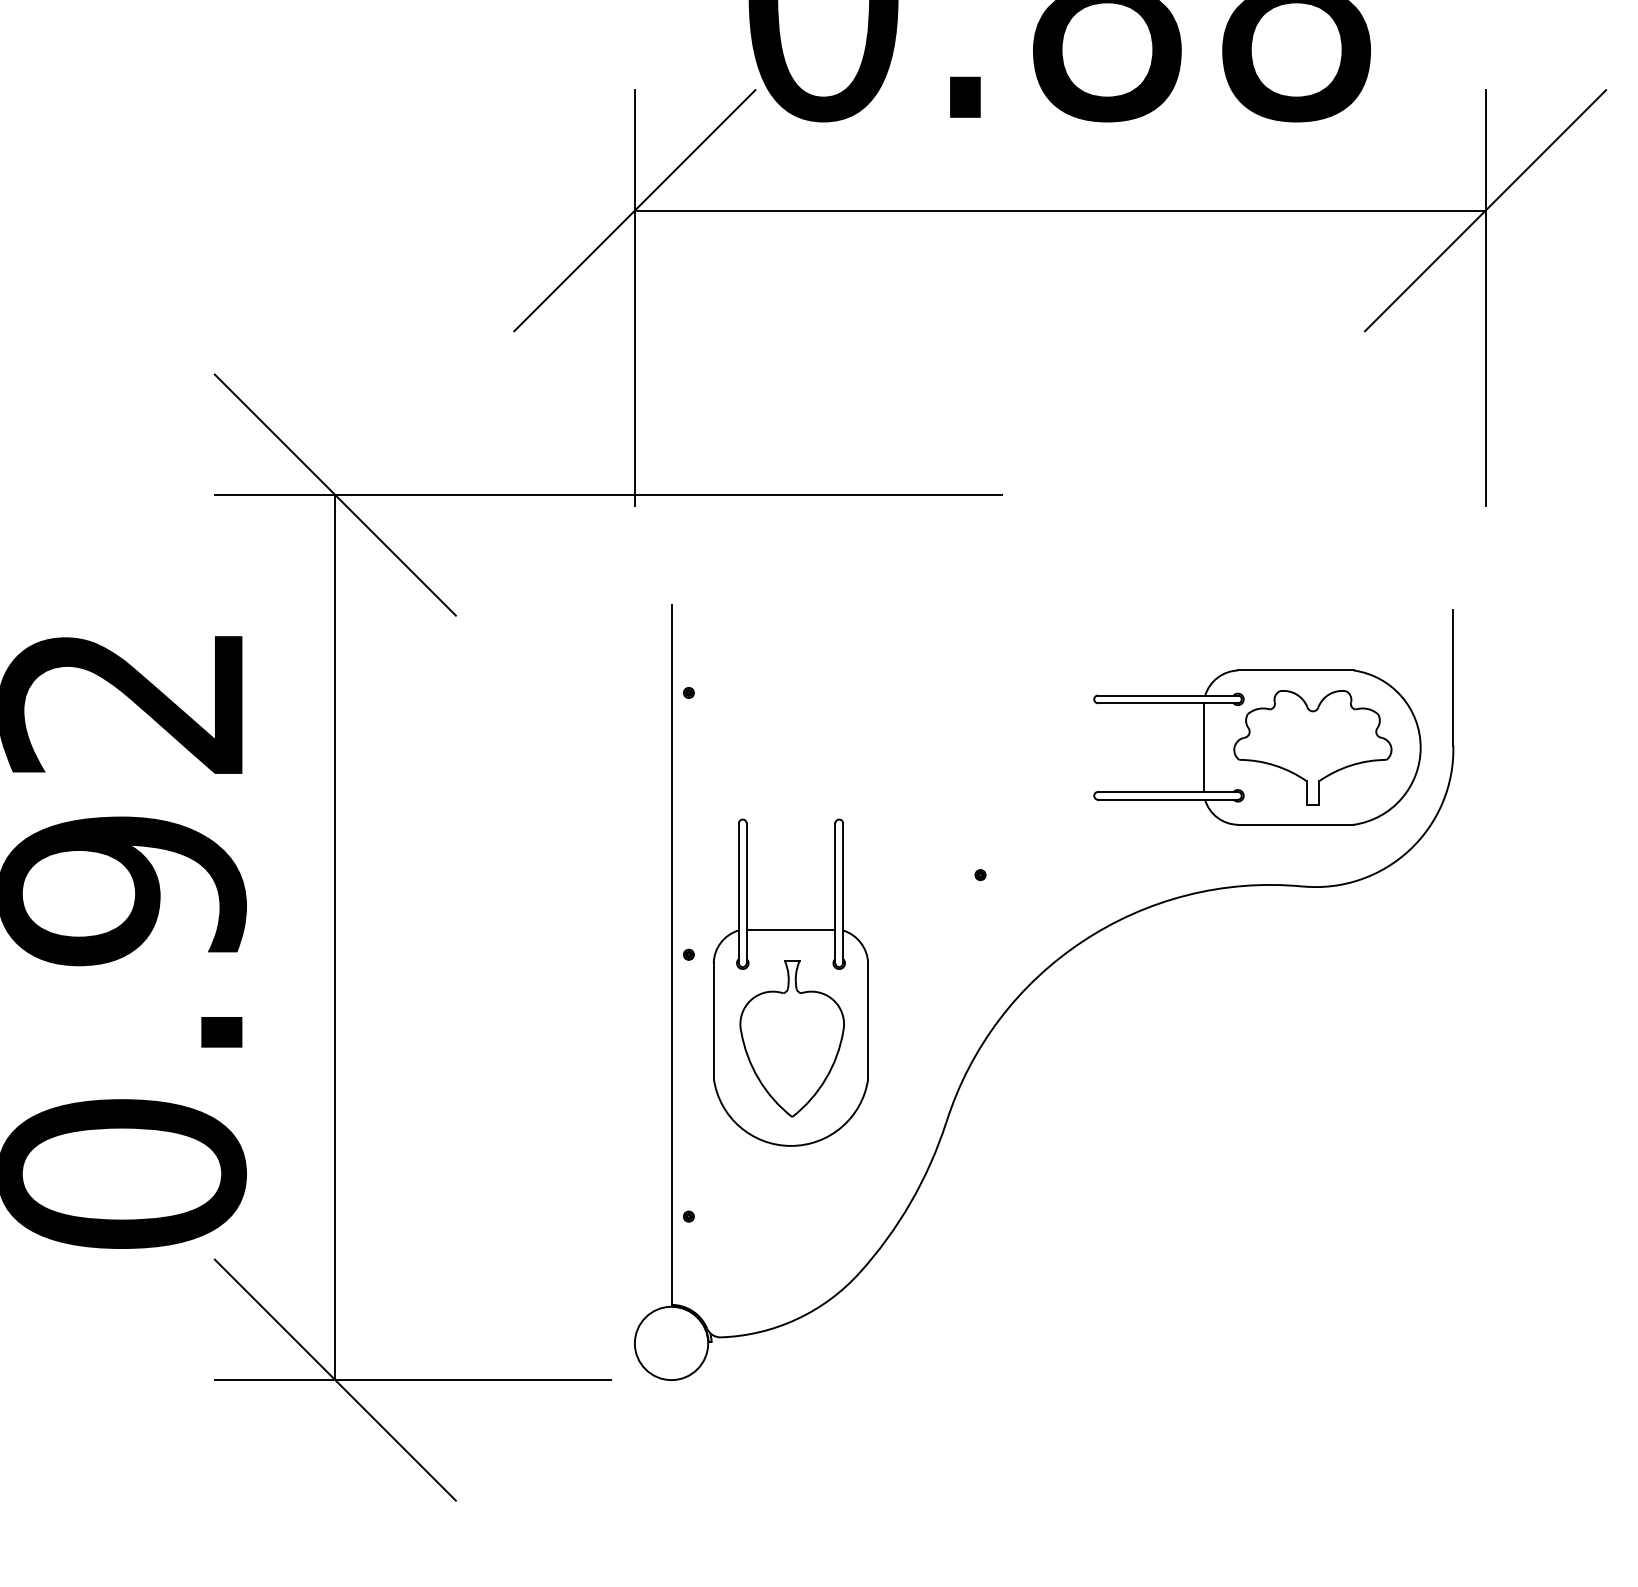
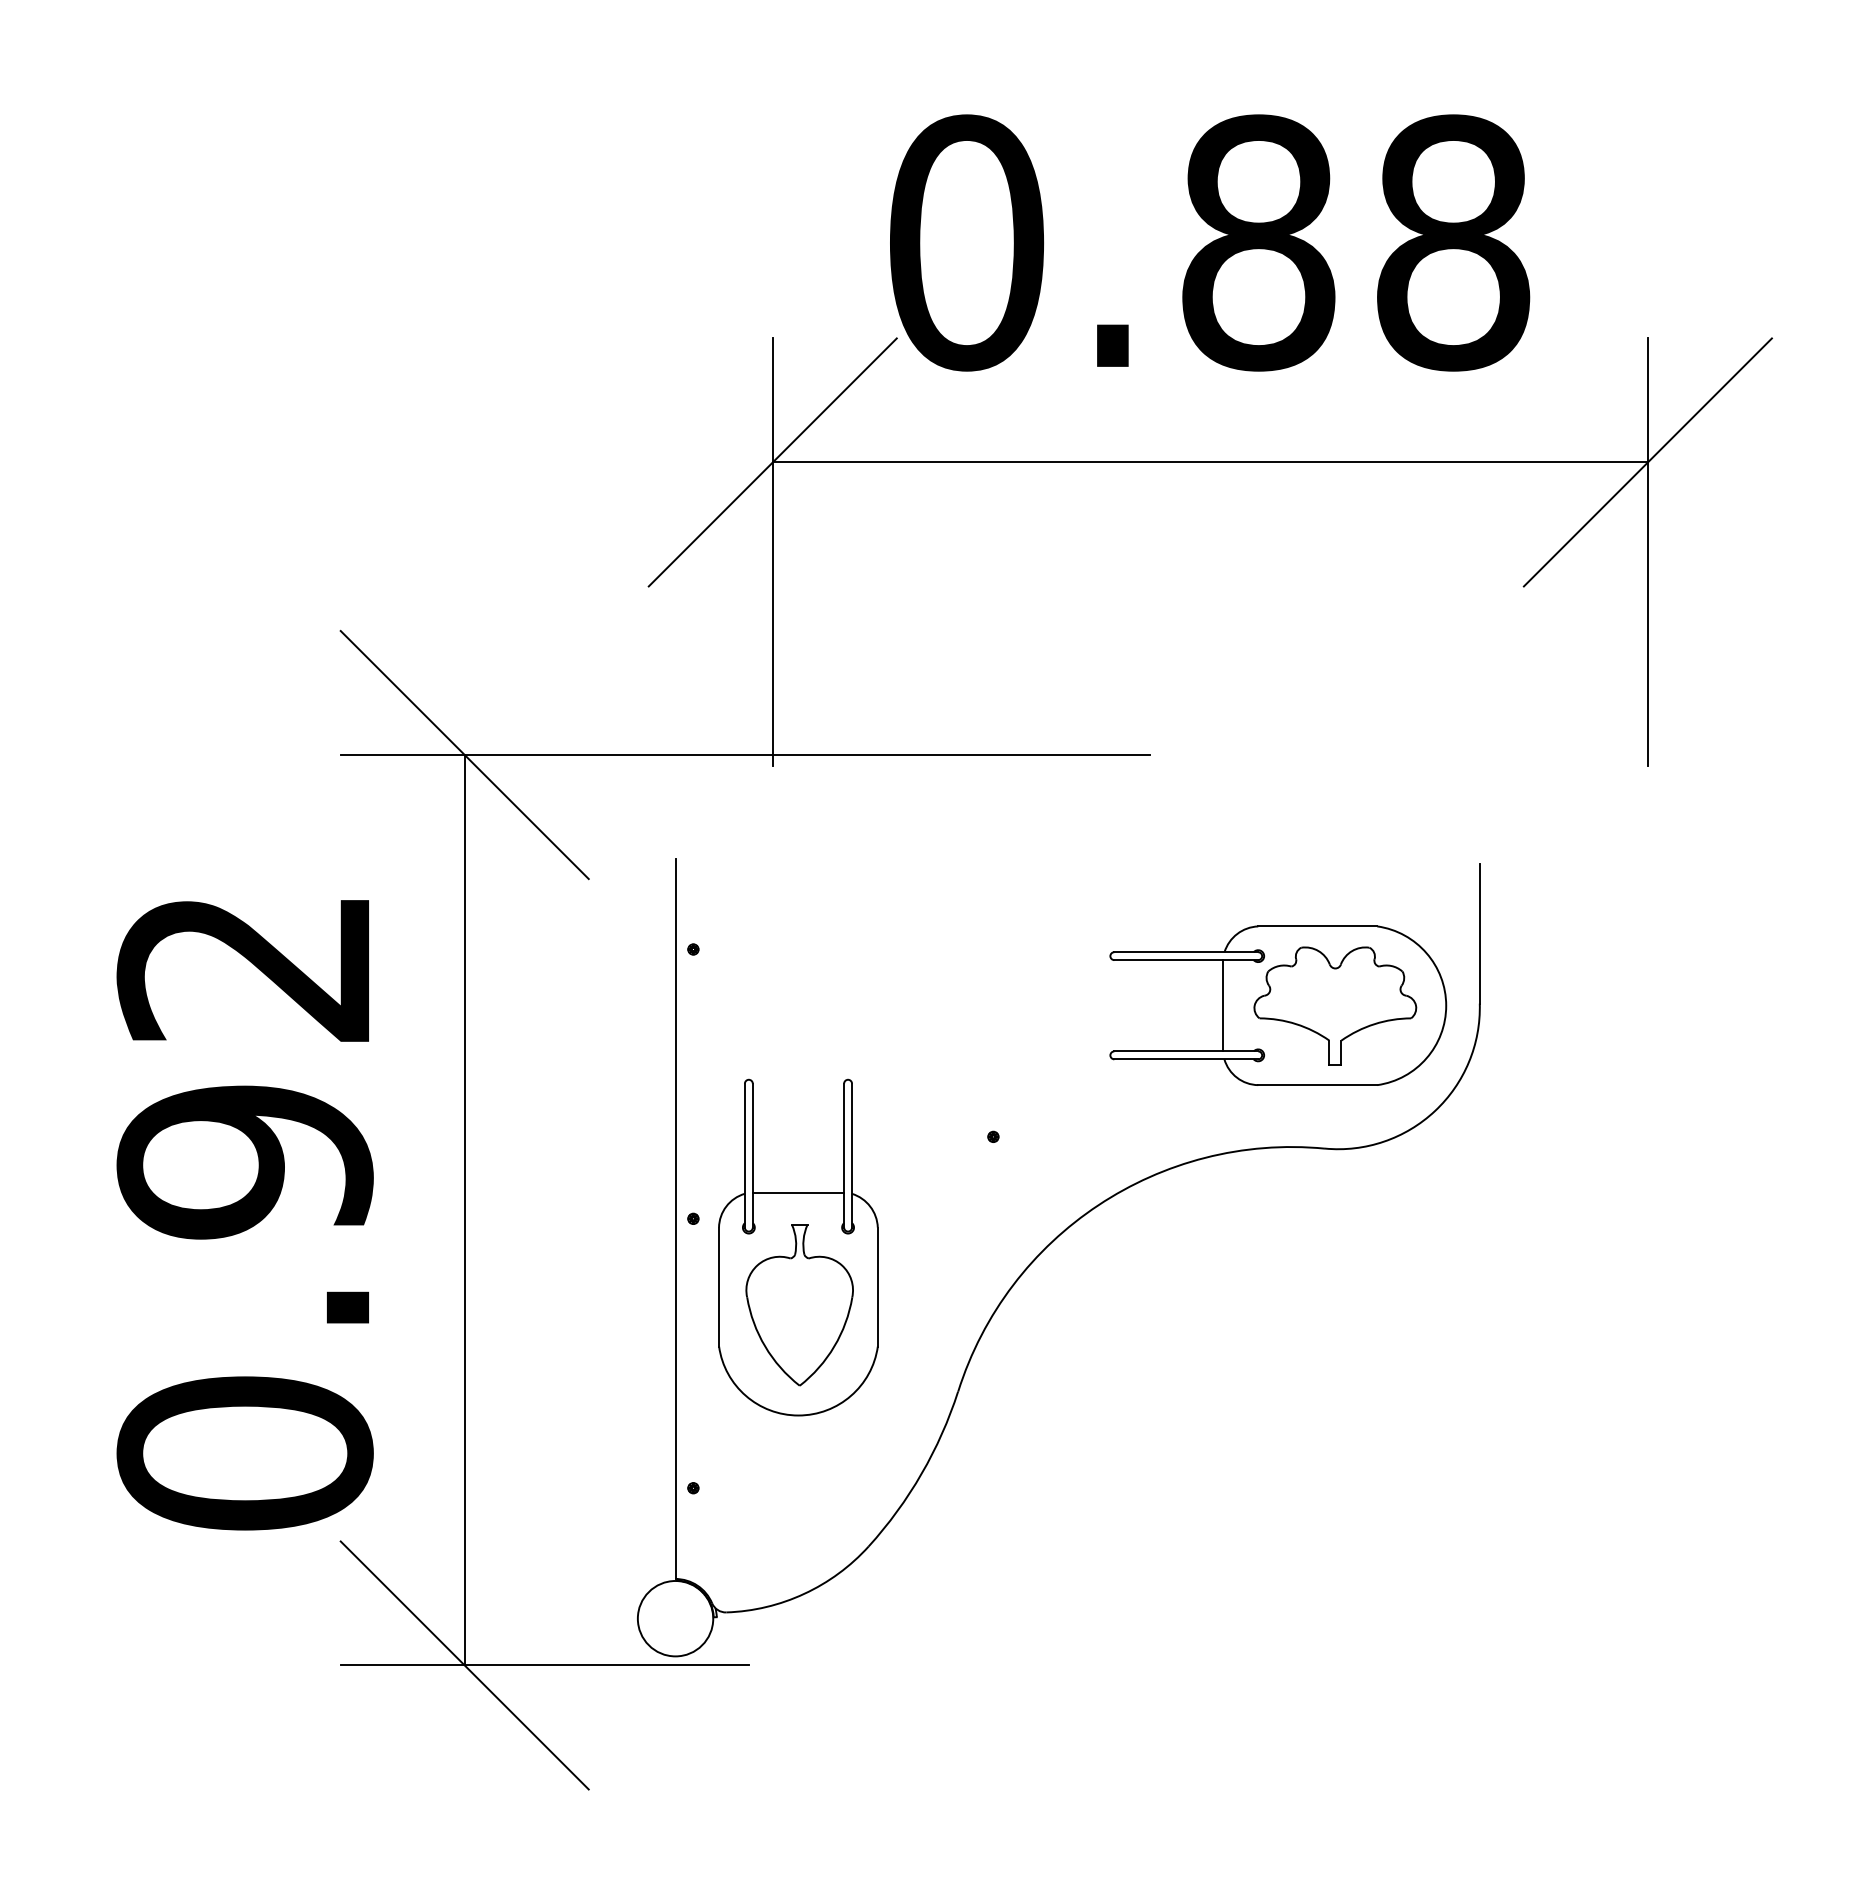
part: (1034, 981) -> (1048, 1246), moved

